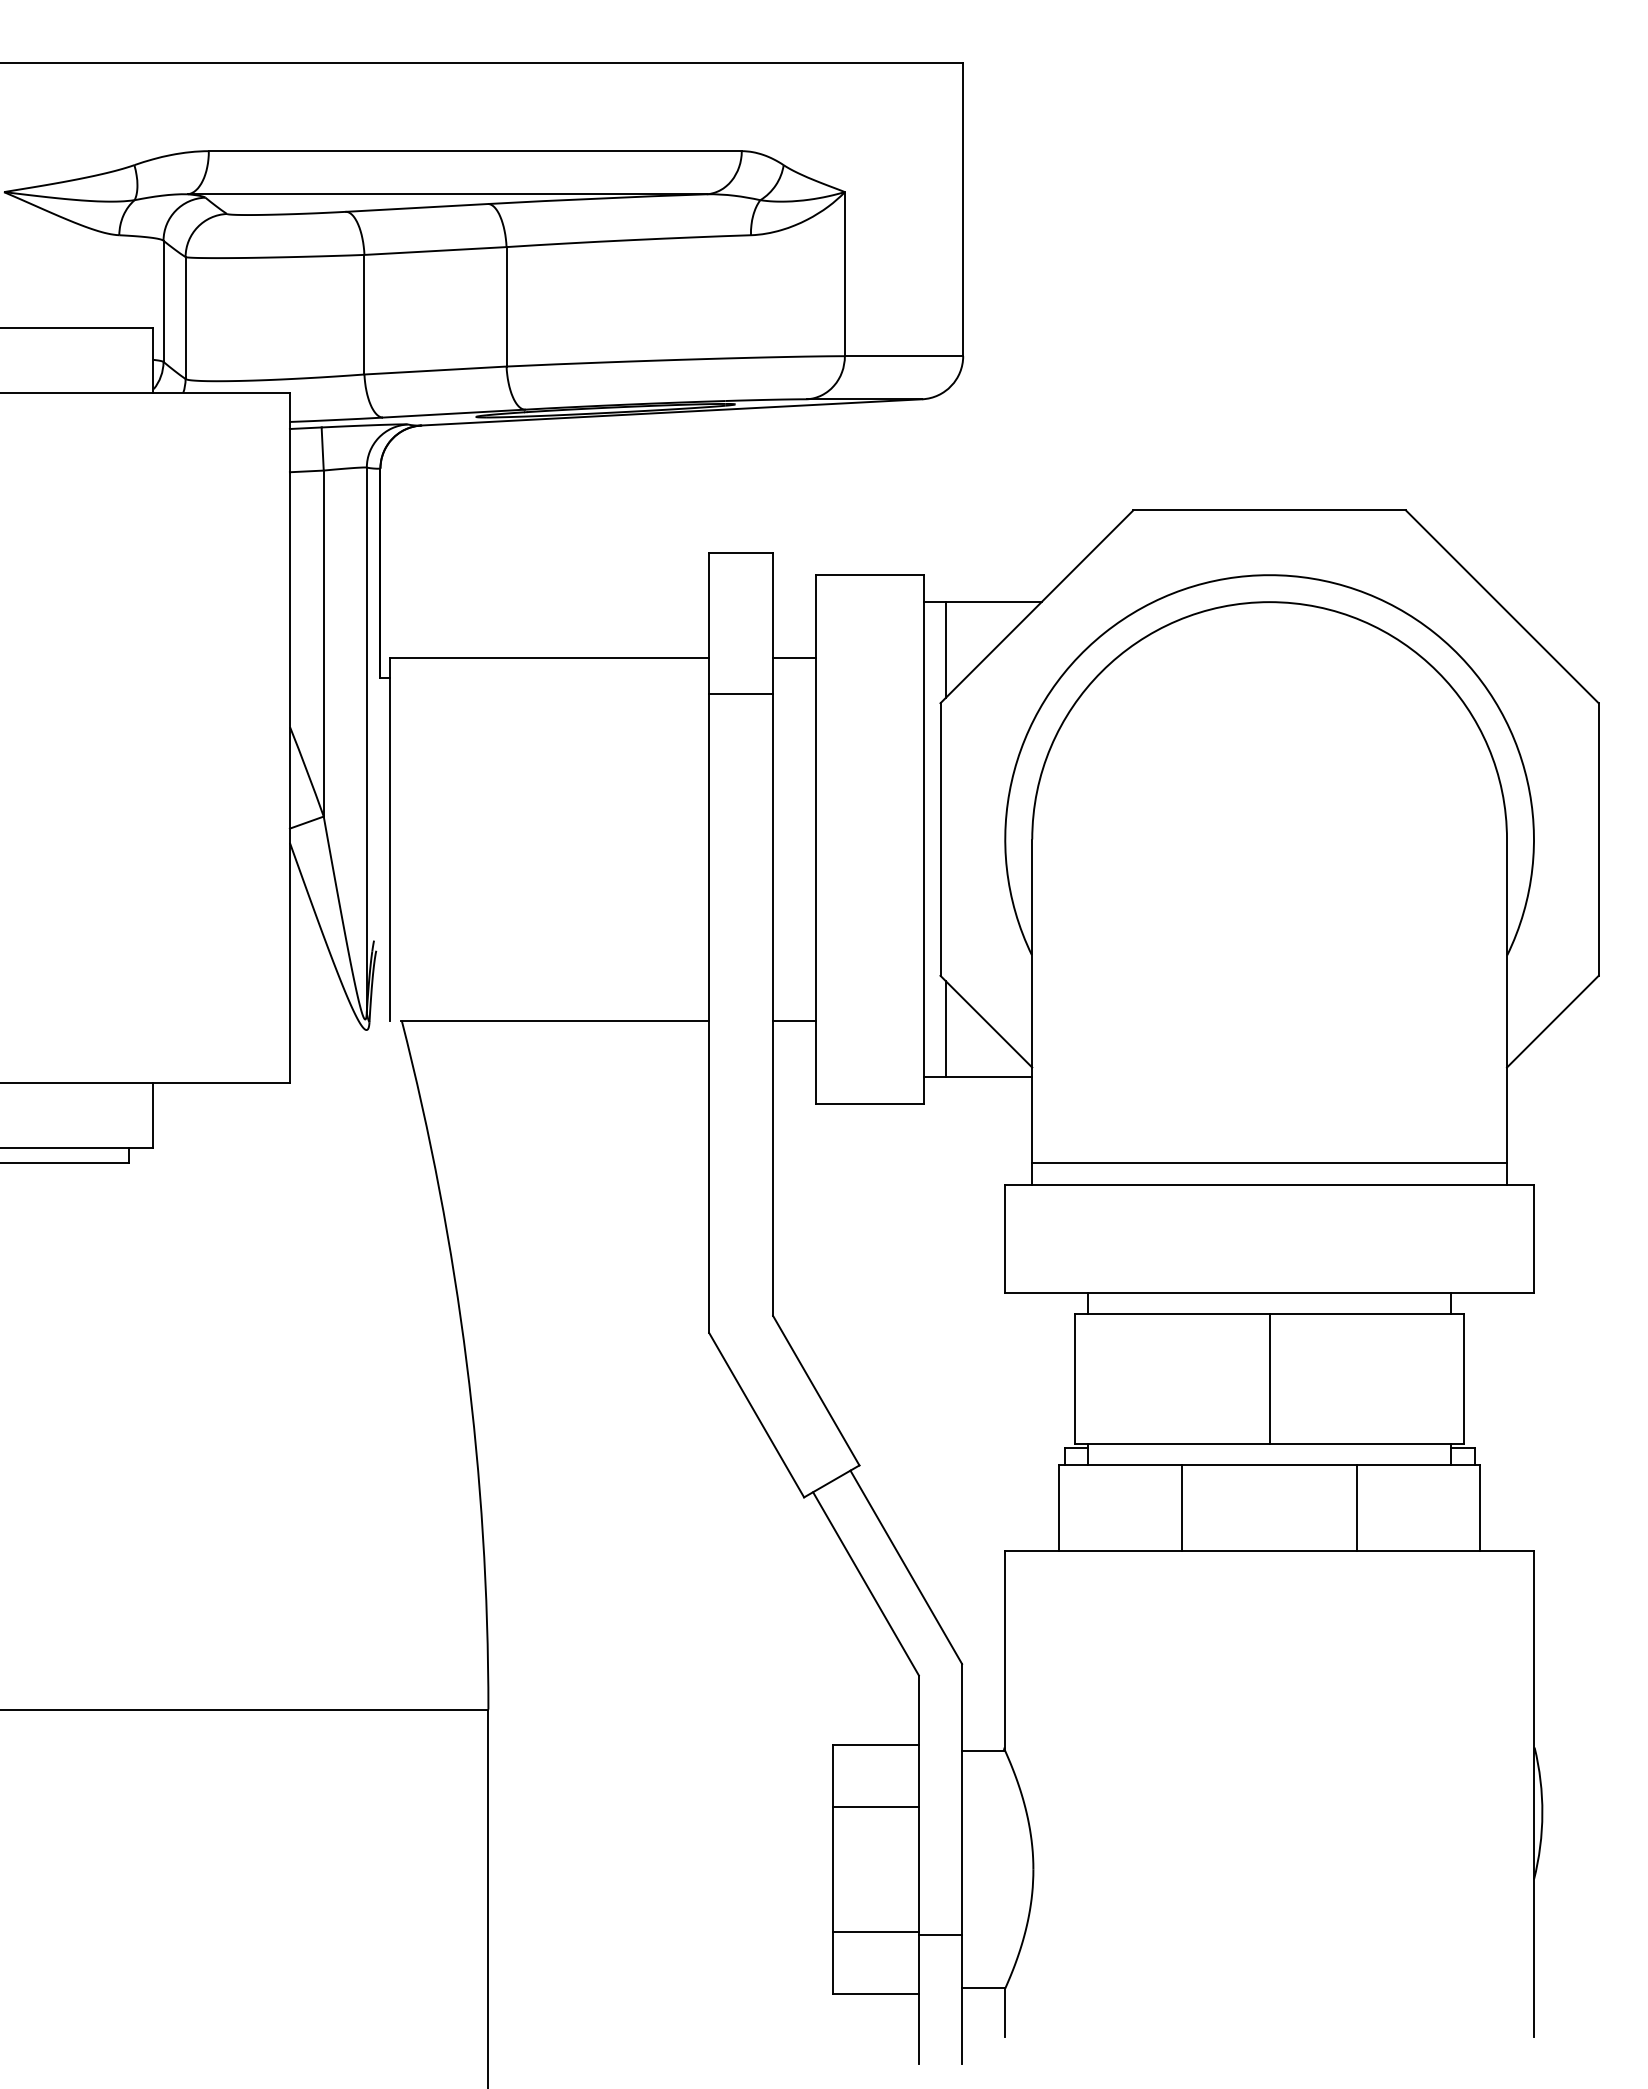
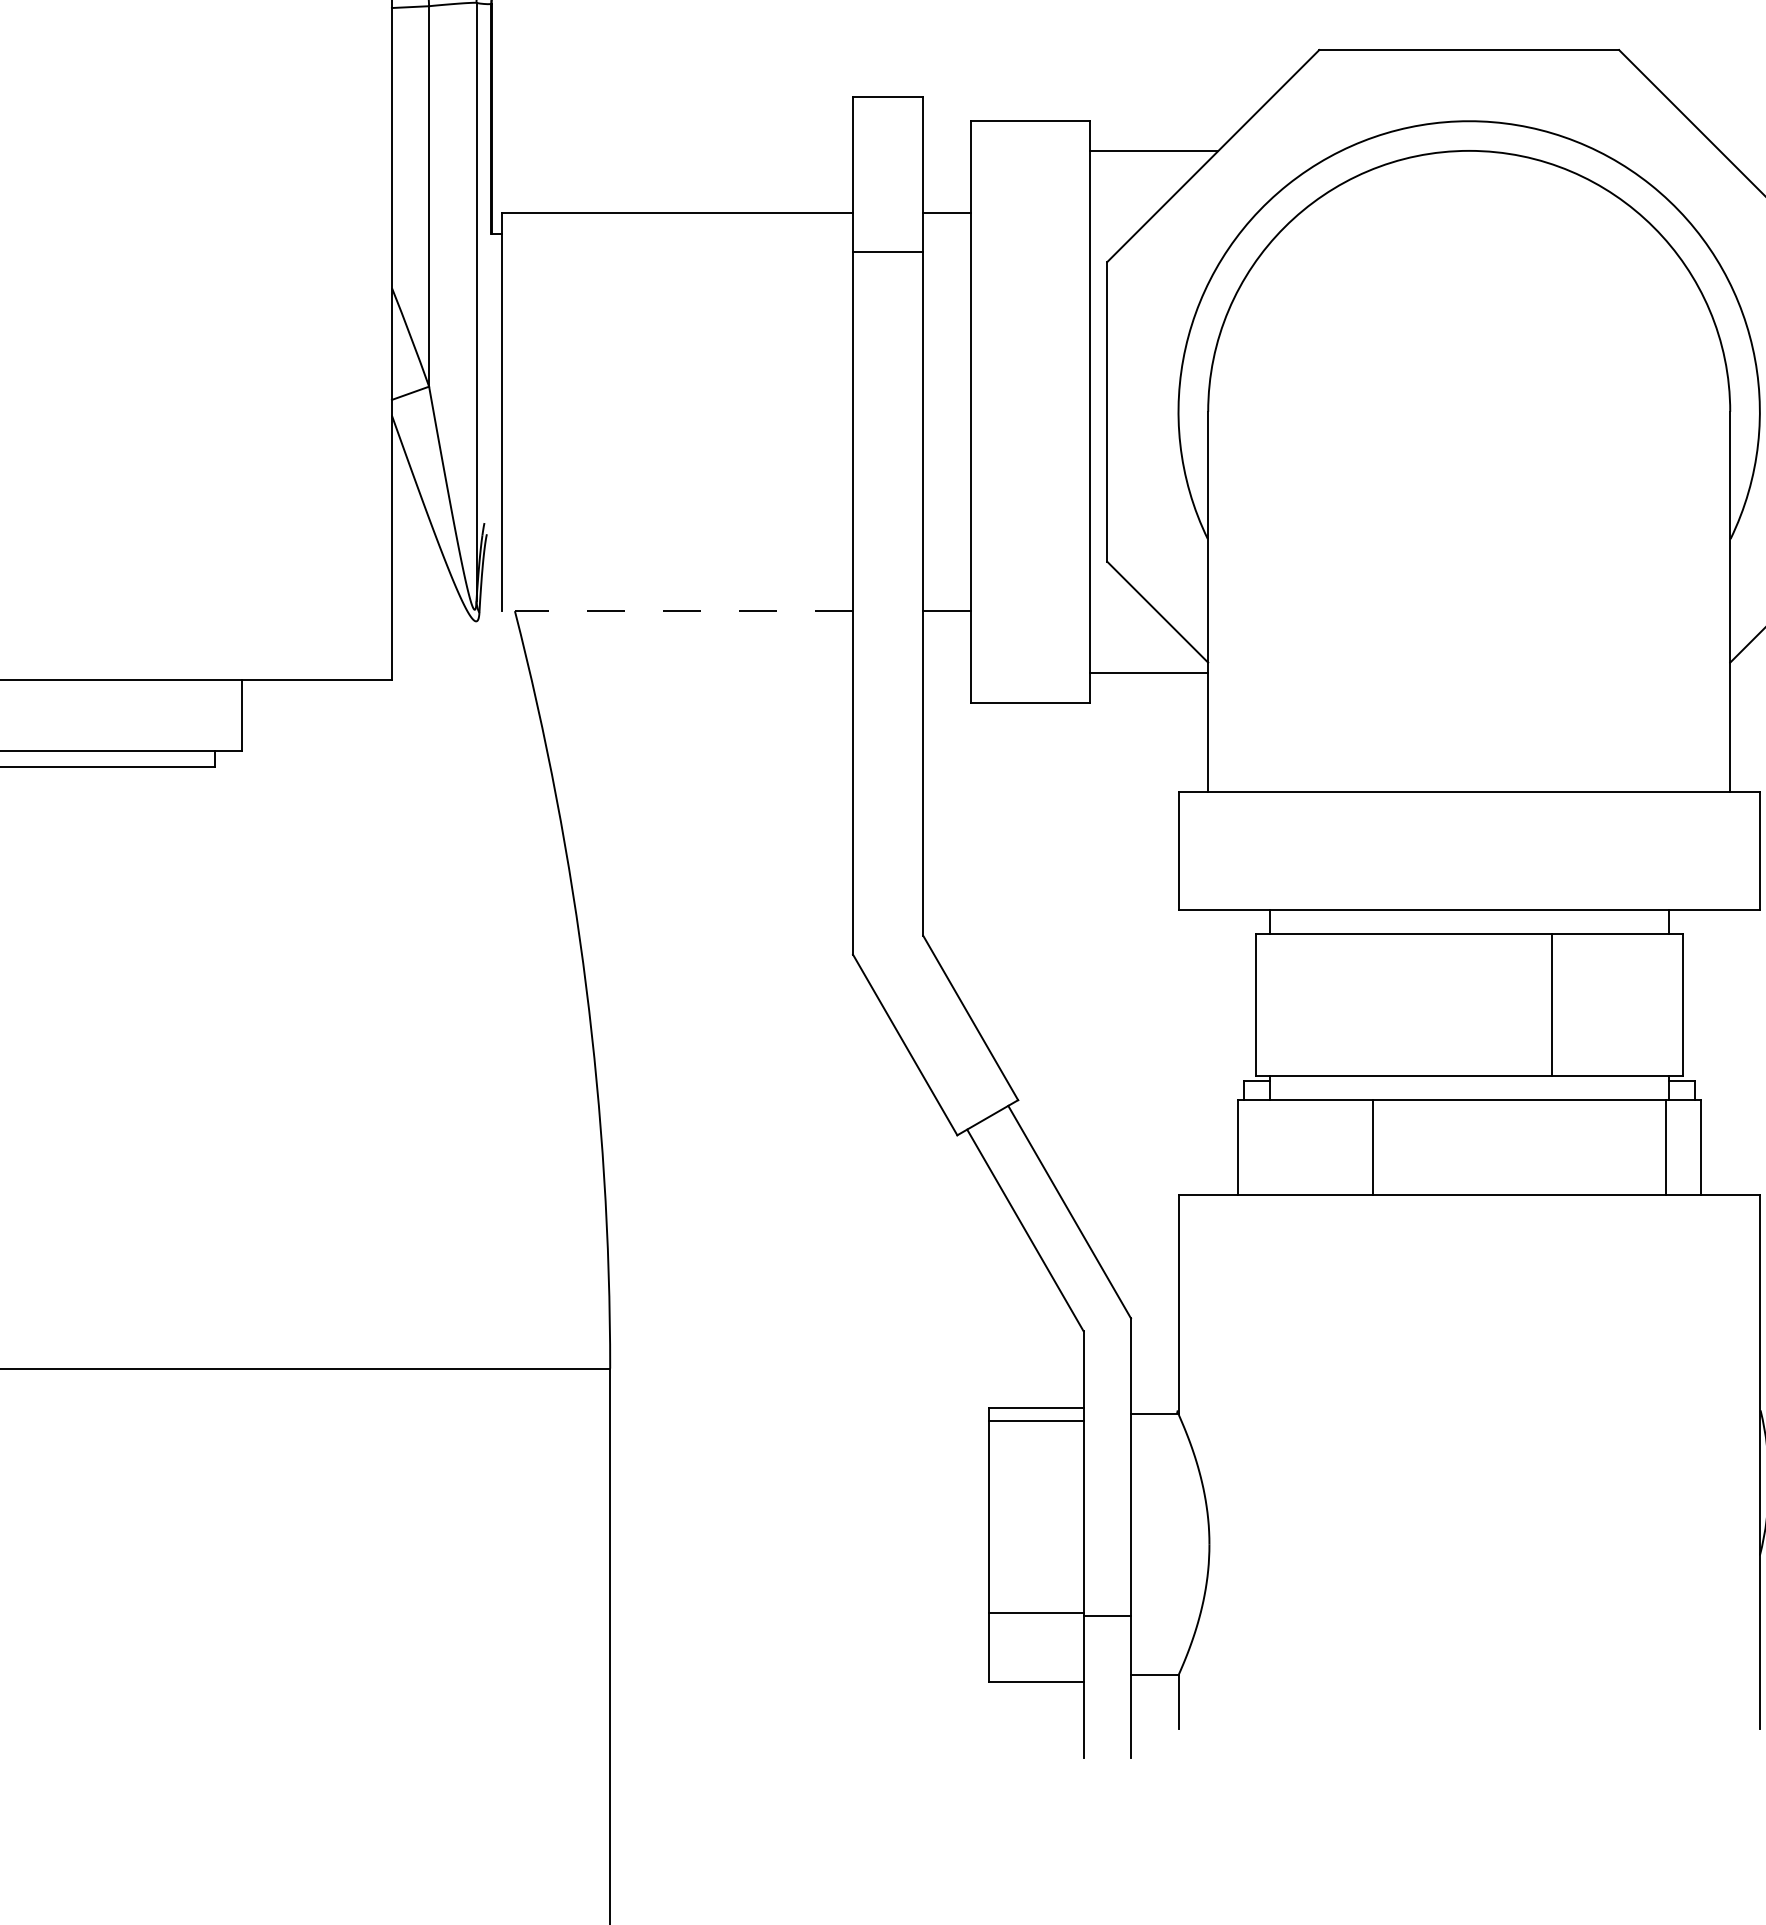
line: (945, 649) -> (1112, 202), removed
line: (555, 1020) -> (683, 610), solid -> dashed
line: (945, 1028) -> (1112, 619), removed
line: (1269, 1163) -> (1469, 768), removed
line: (1269, 1378) -> (1551, 1004), moved
line: (1356, 1508) -> (1665, 1147), moved
line: (875, 1807) -> (1035, 1421), moved

